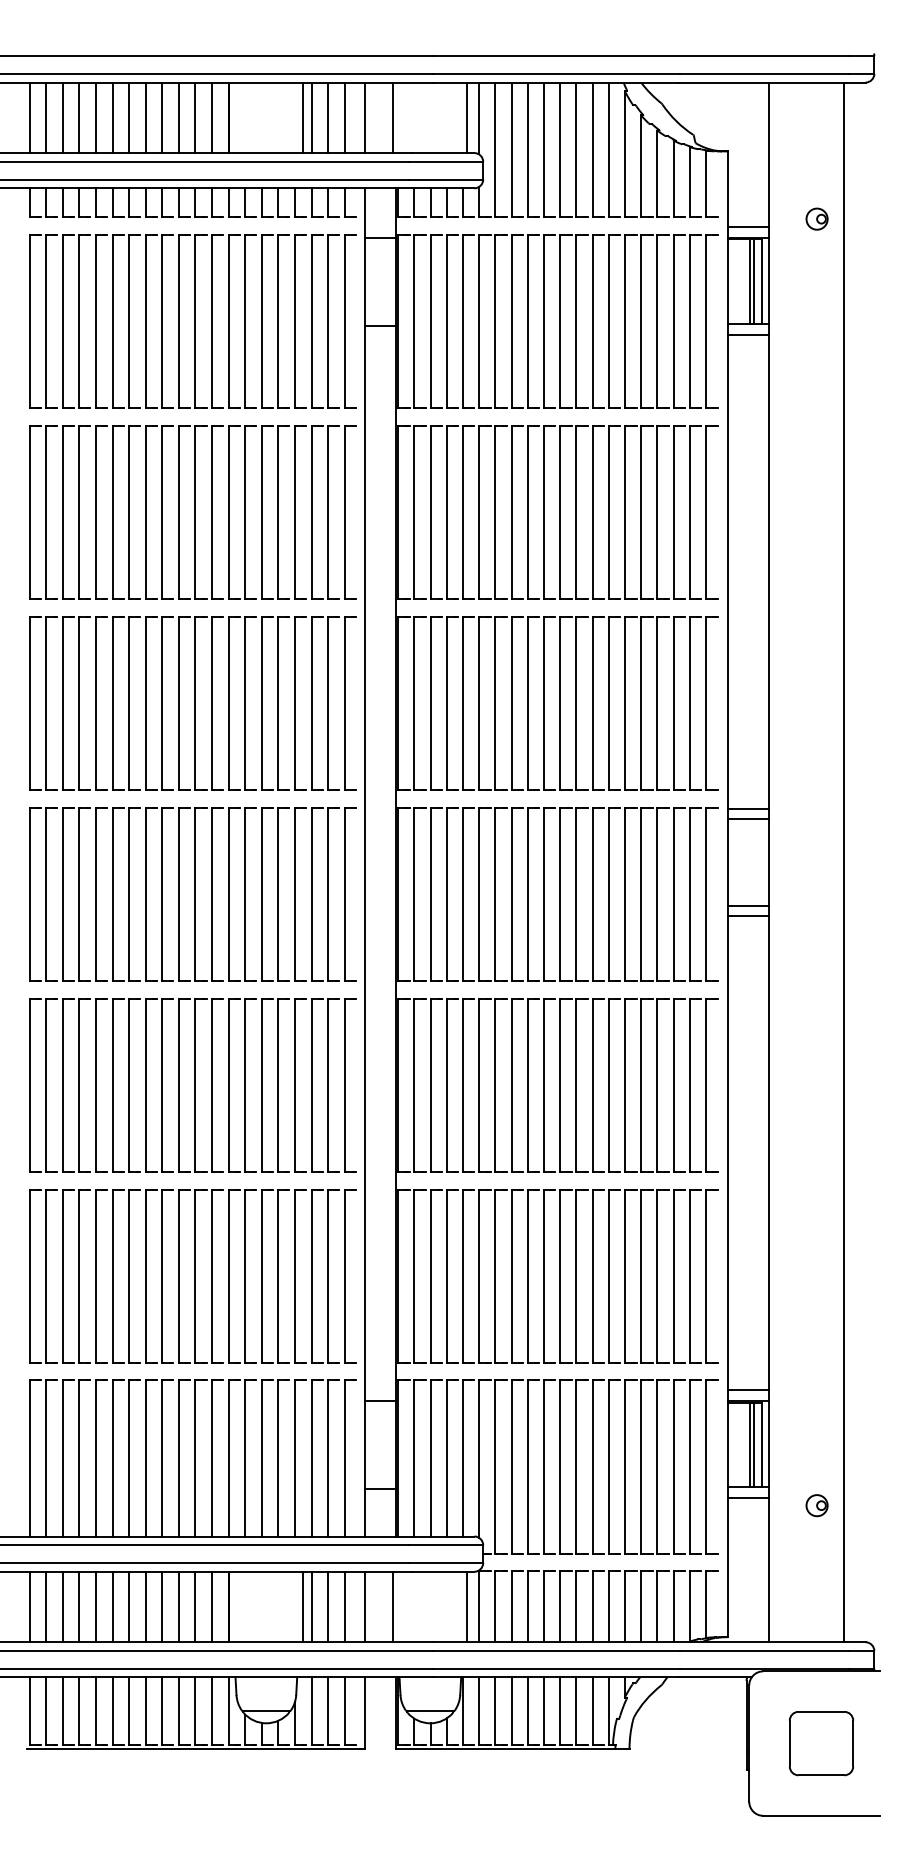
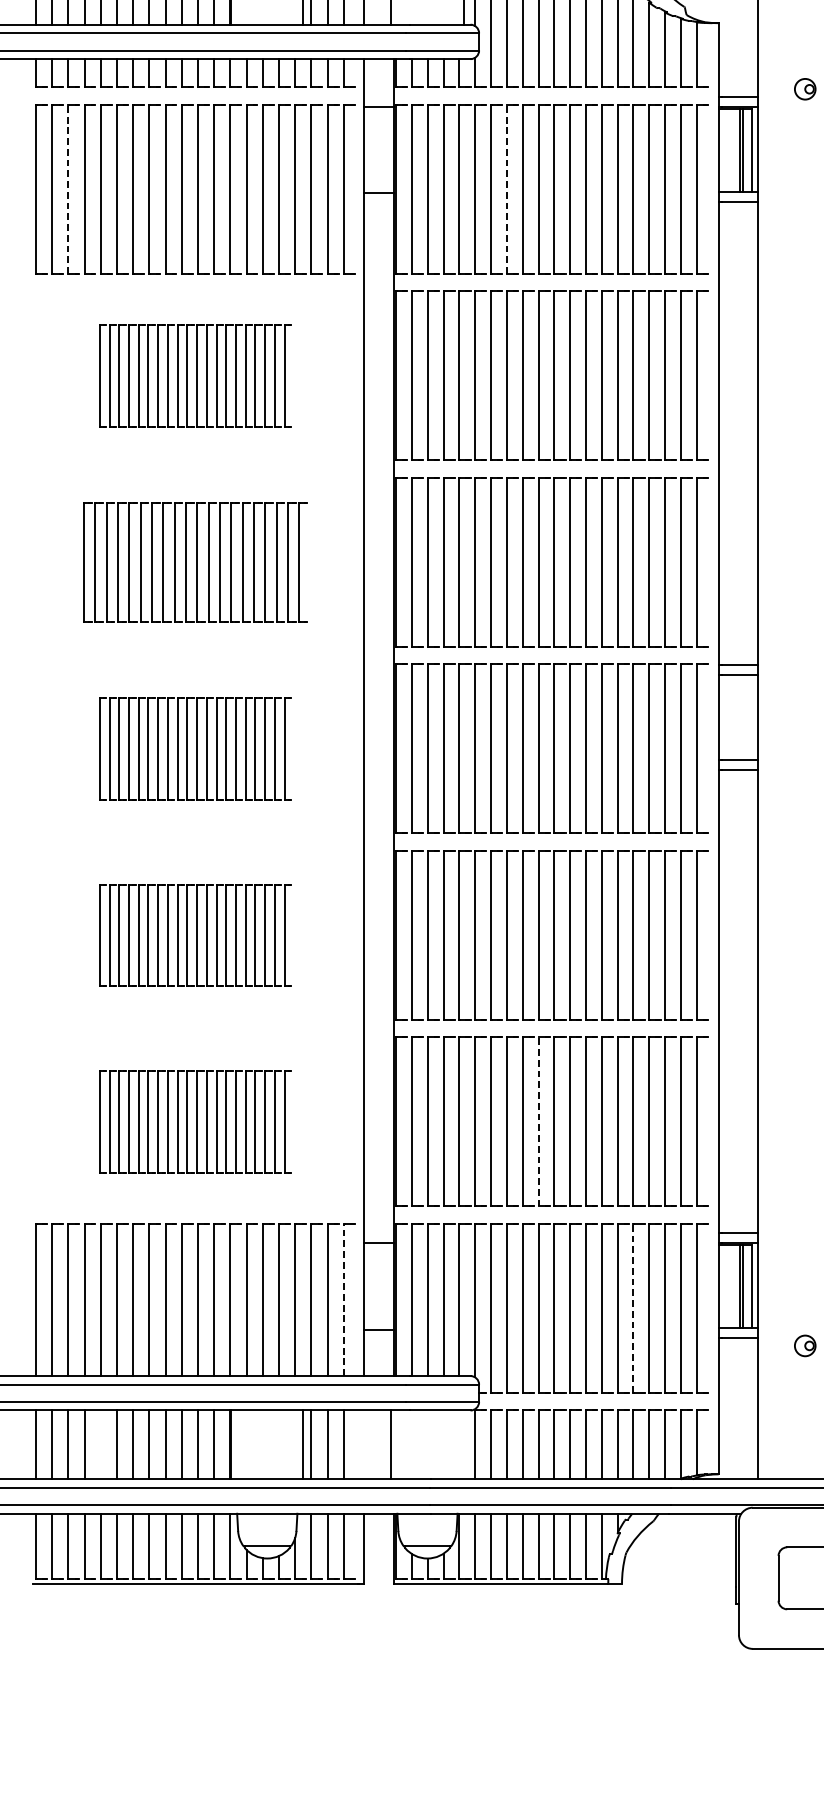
line: (62, 321) -> (68, 189), solid -> dashed
line: (511, 321) -> (506, 189), solid -> dashed
part: (192, 512) -> (195, 375), size x0.6
part: (192, 703) -> (195, 562), size x0.7
part: (192, 894) -> (195, 748), size x0.6
part: (192, 1085) -> (195, 935), size x0.6
part: (192, 1276) -> (195, 1122), size x0.6
line: (543, 1276) -> (538, 1122), solid -> dashed
line: (344, 1457) -> (343, 1298), solid -> dashed
line: (641, 1467) -> (633, 1308), solid -> dashed
line: (95, 1606) -> (100, 1444), removed
line: (365, 1606) -> (364, 1444), removed
line: (467, 1606) -> (463, 1444), removed

